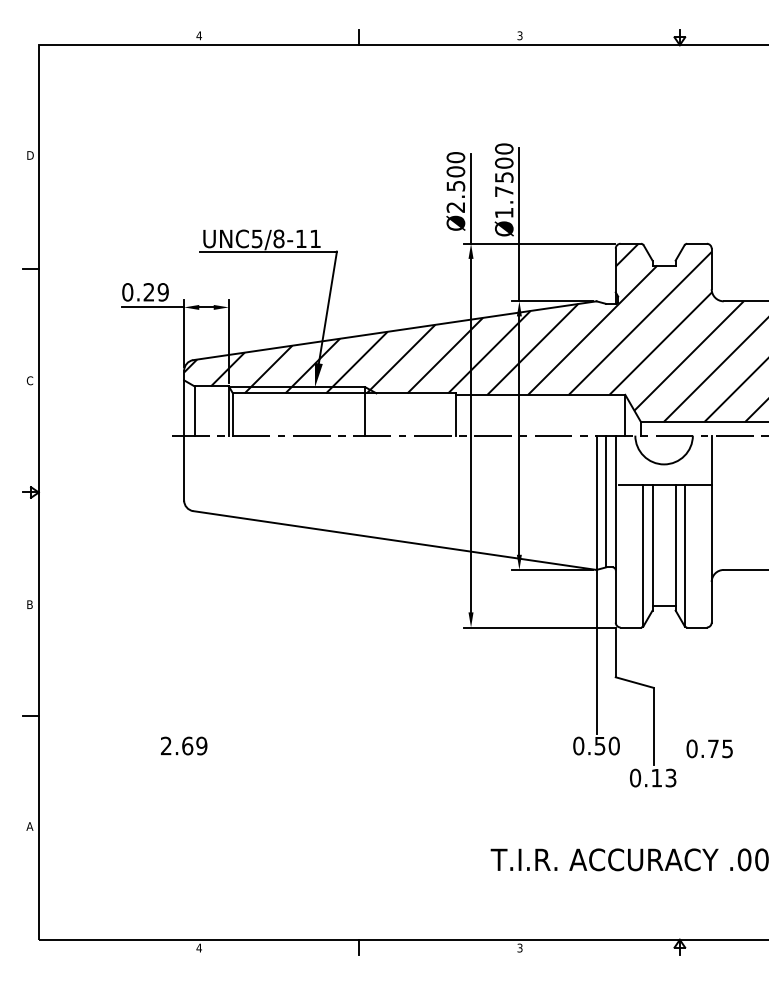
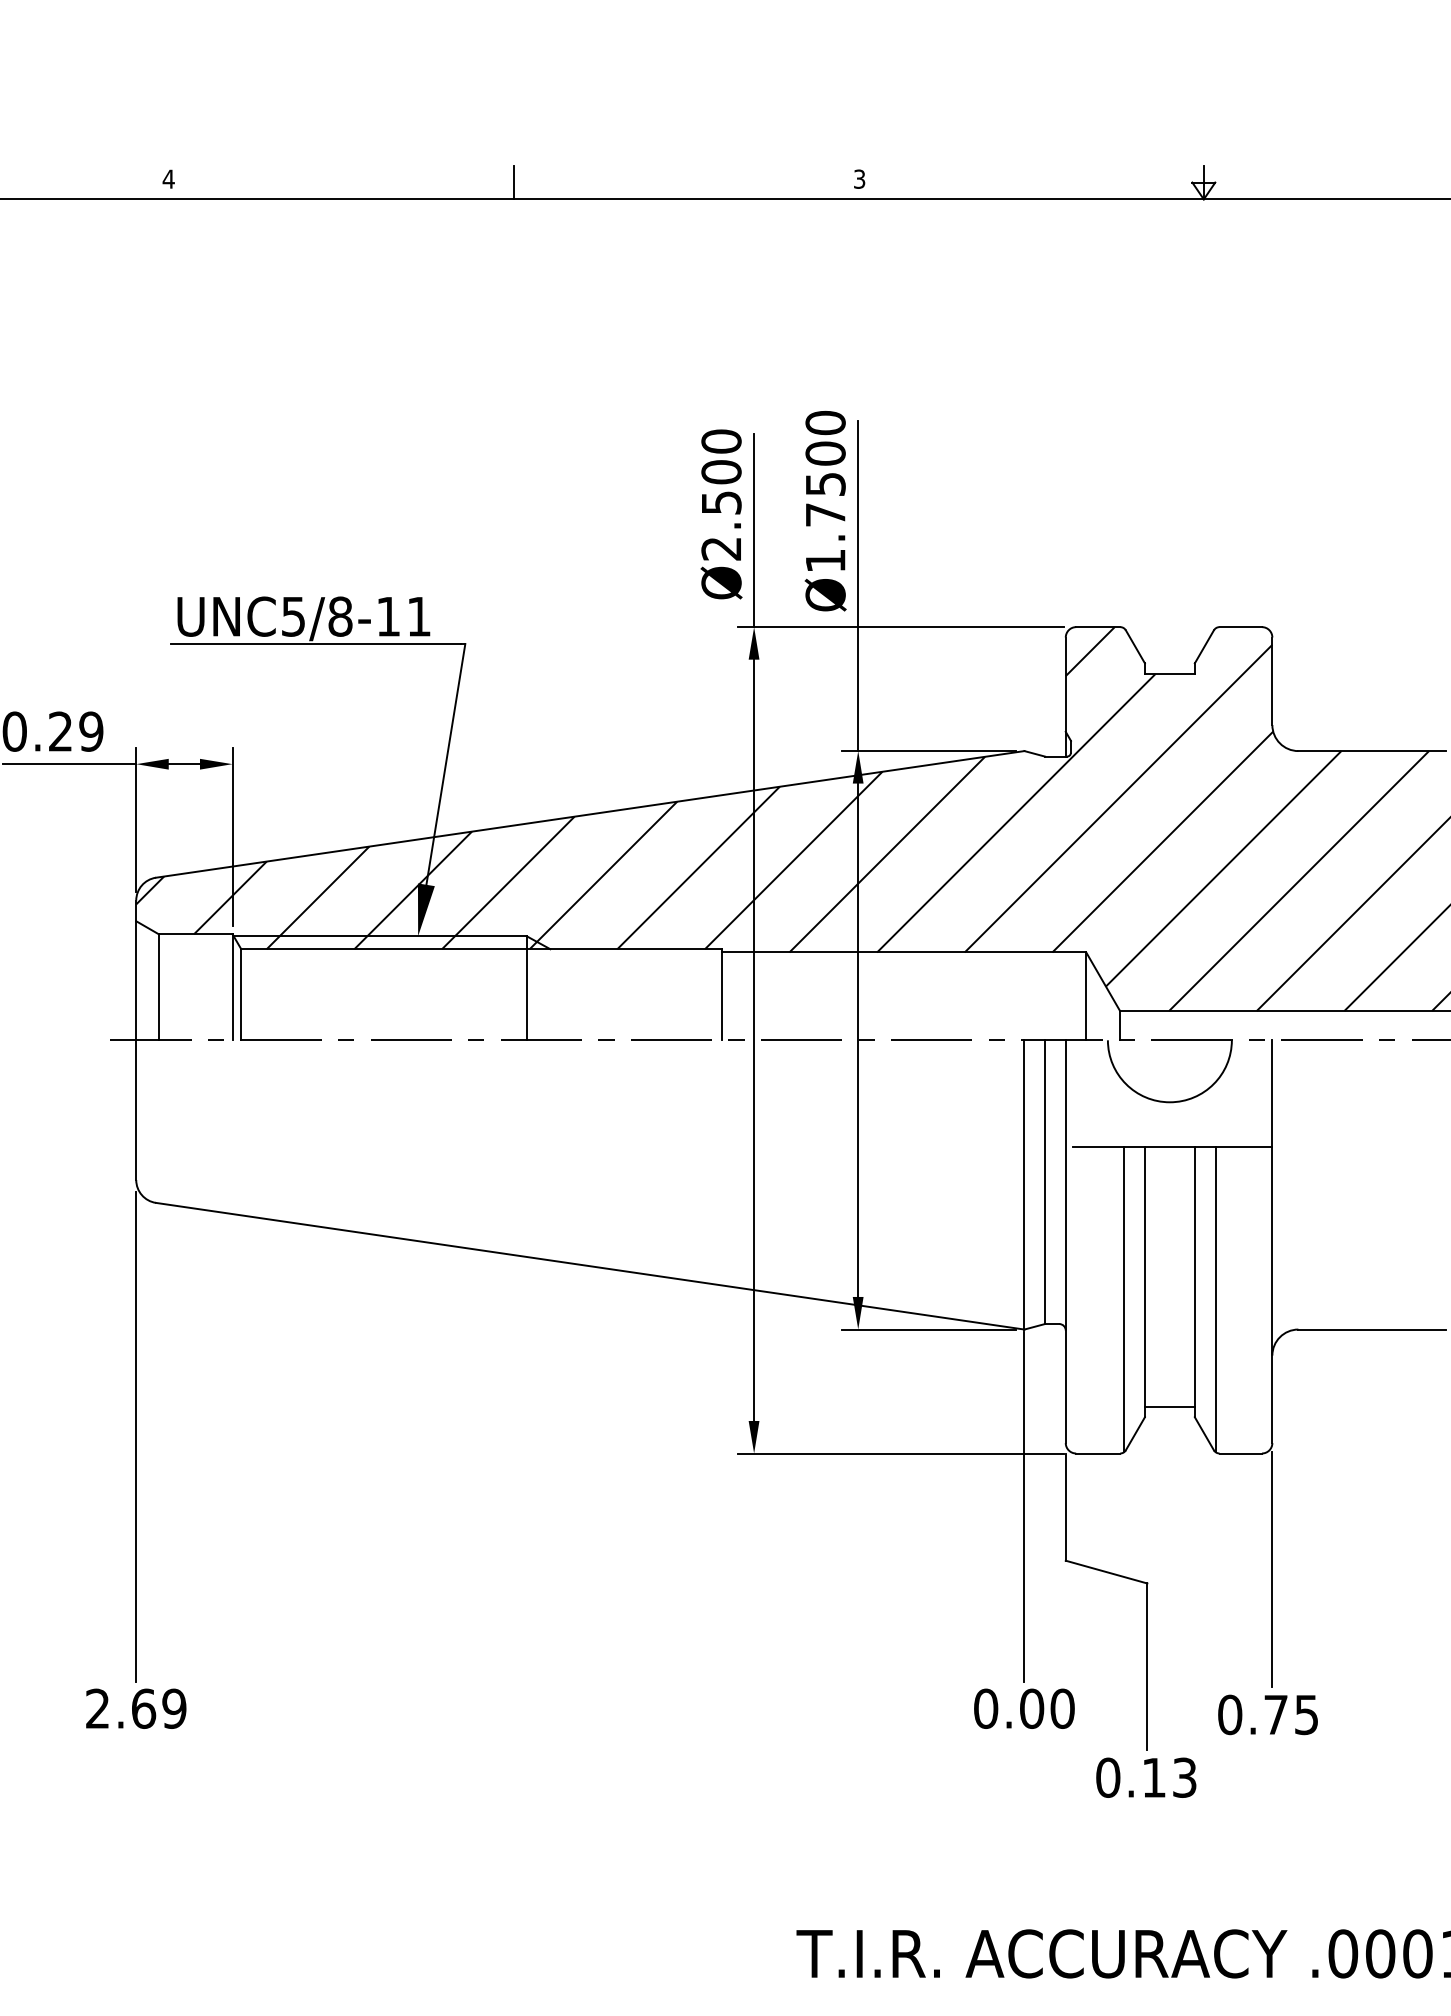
line: (184, 619) -> (137, 1436), added
line: (711, 681) -> (1271, 1569), added
text: (599, 745) -> (1030, 1707), 0.50 -> 0.00

